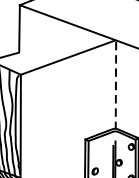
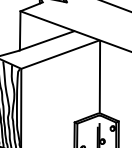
line: (51, 40) -> (46, 40), added
line: (115, 85) -> (99, 77), dashed -> solid

